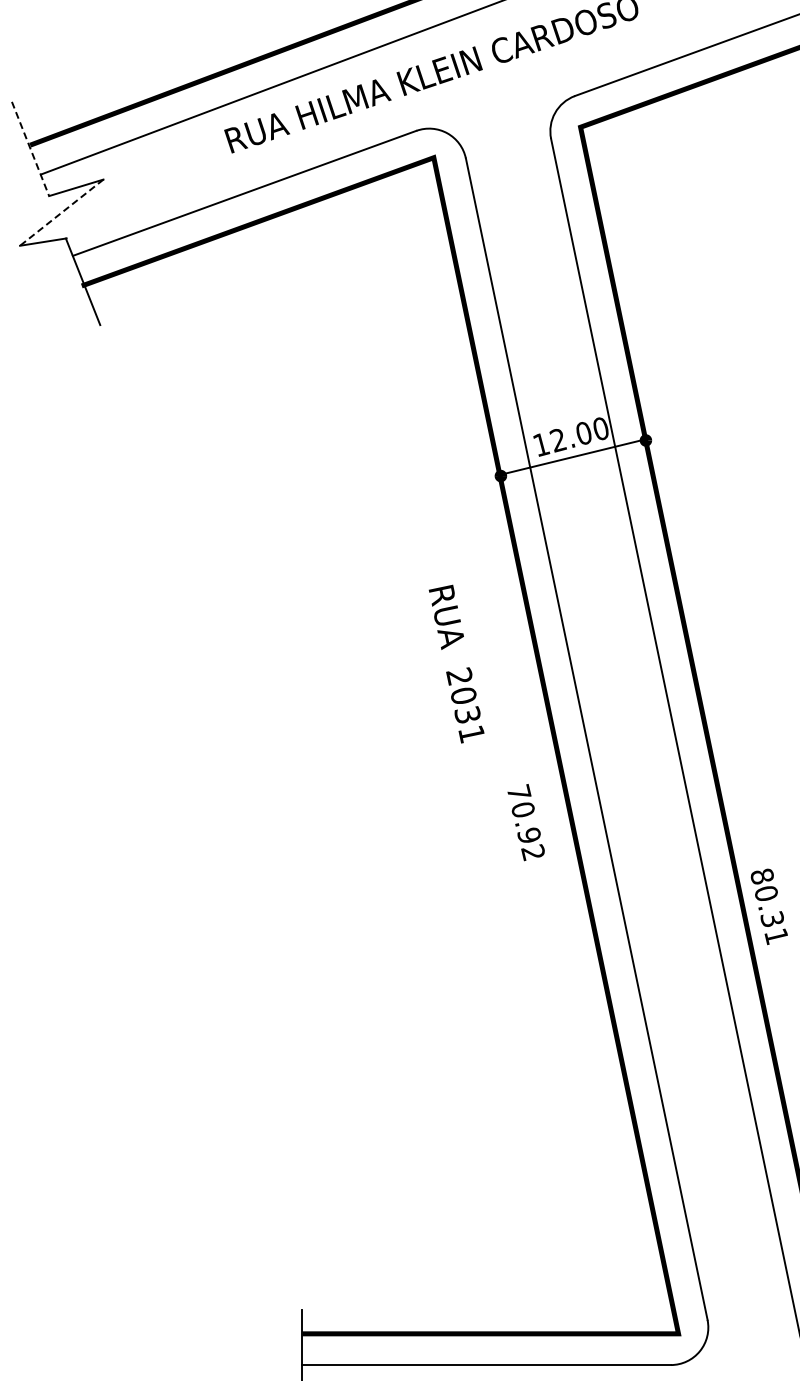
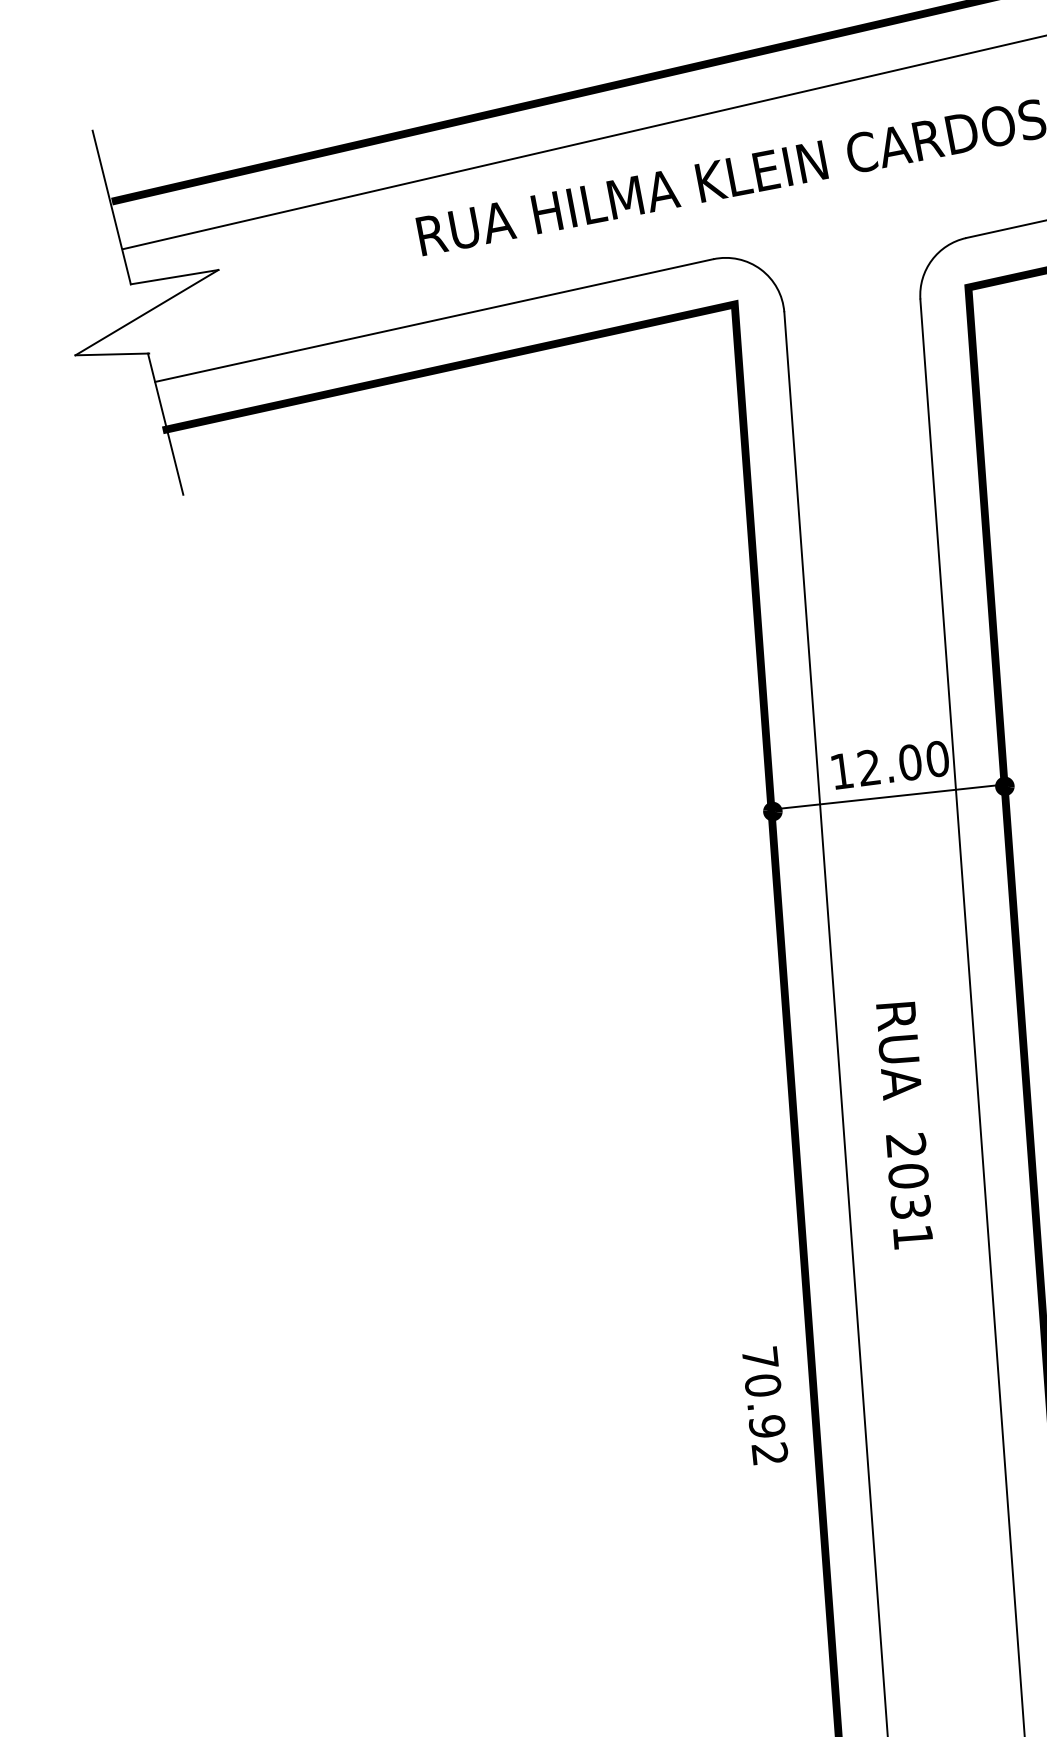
line: (30, 148) -> (111, 206), dashed -> solid
line: (61, 213) -> (146, 313), dashed -> solid
text: (456, 663) -> (903, 1124), moved
text: (525, 822) -> (763, 1405), moved

